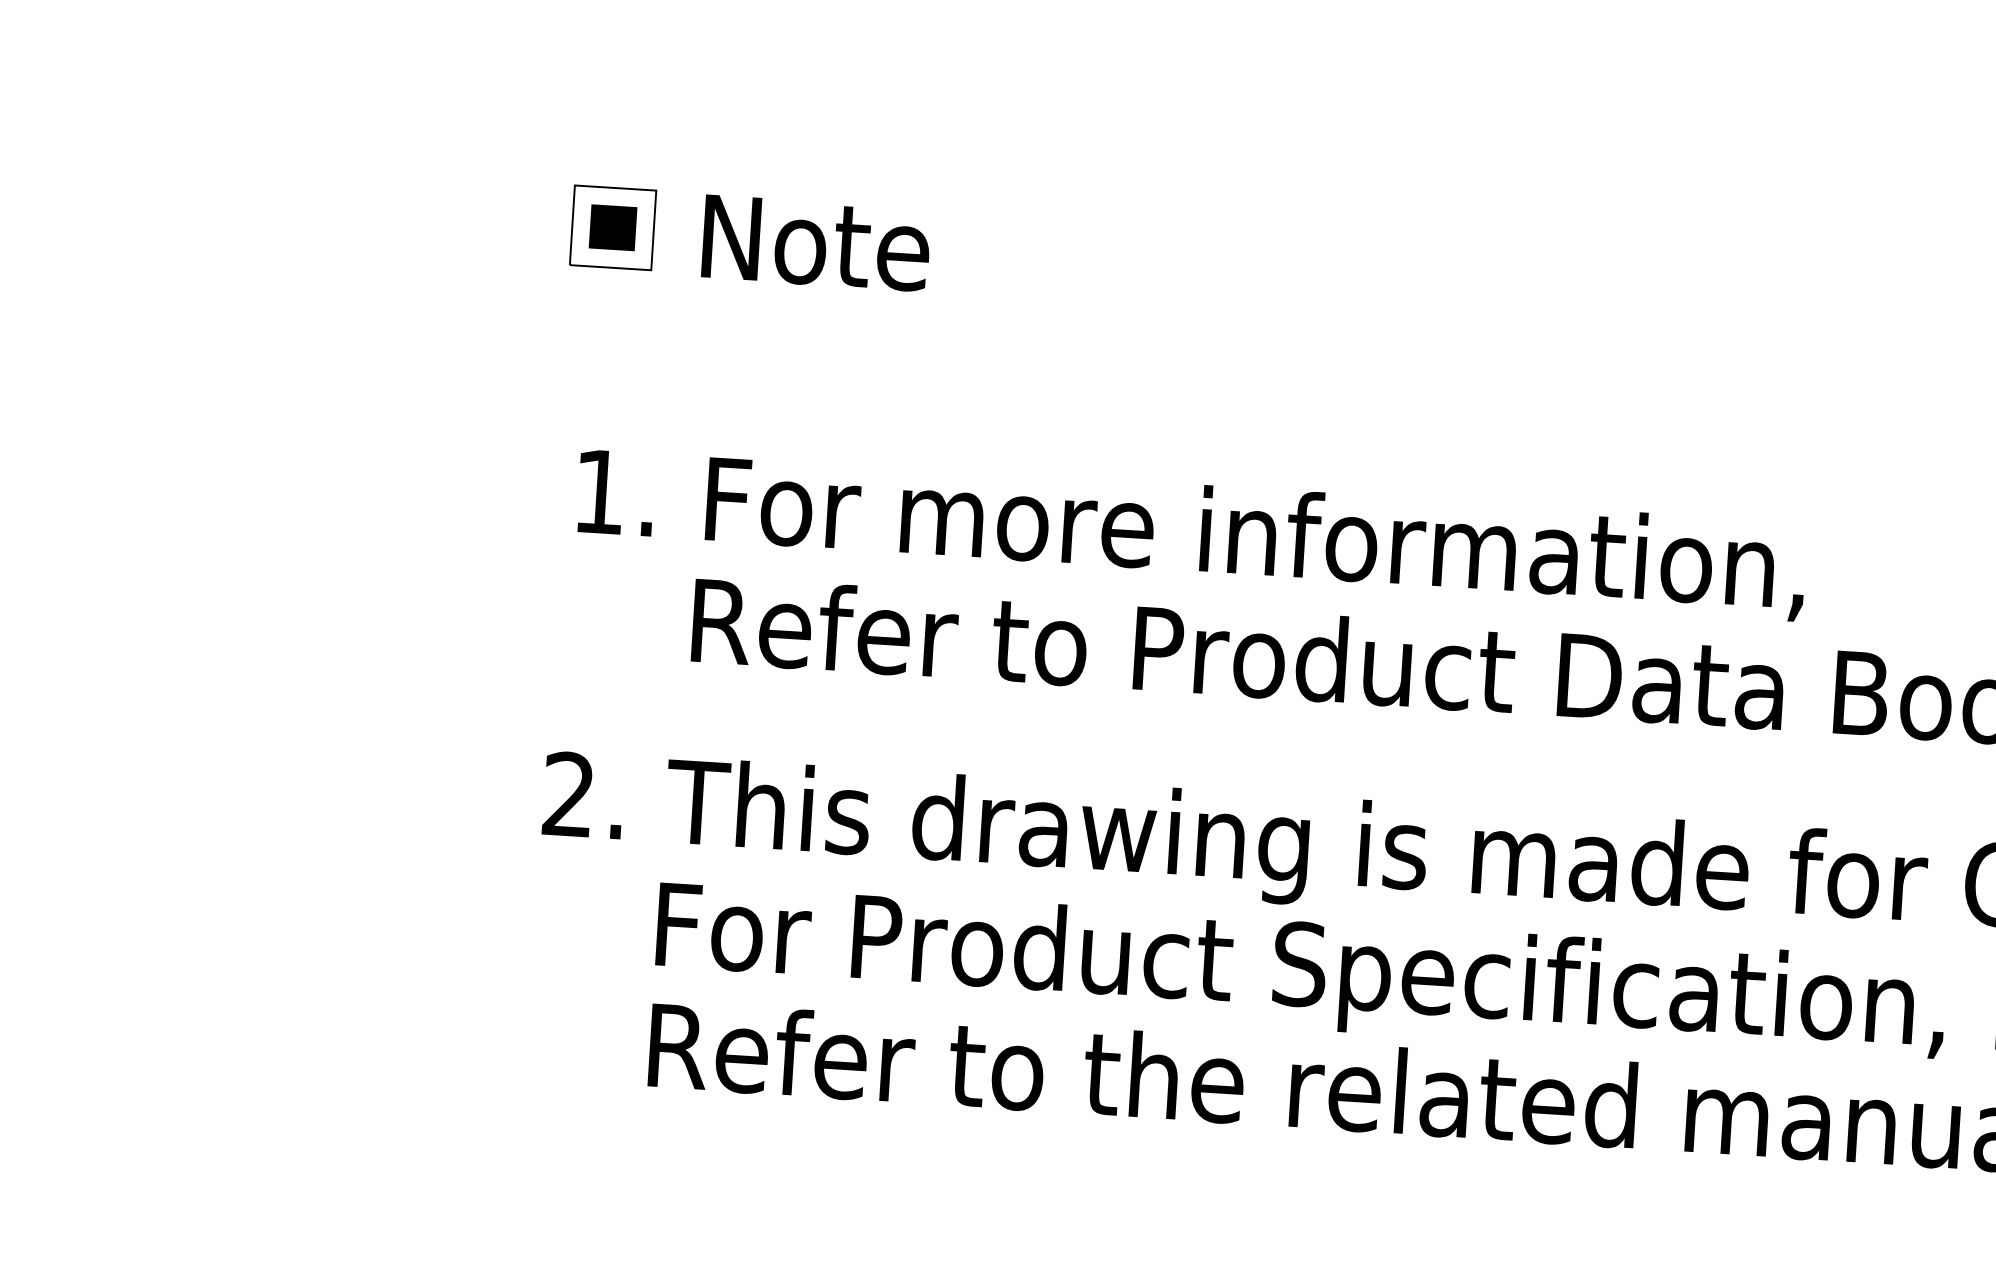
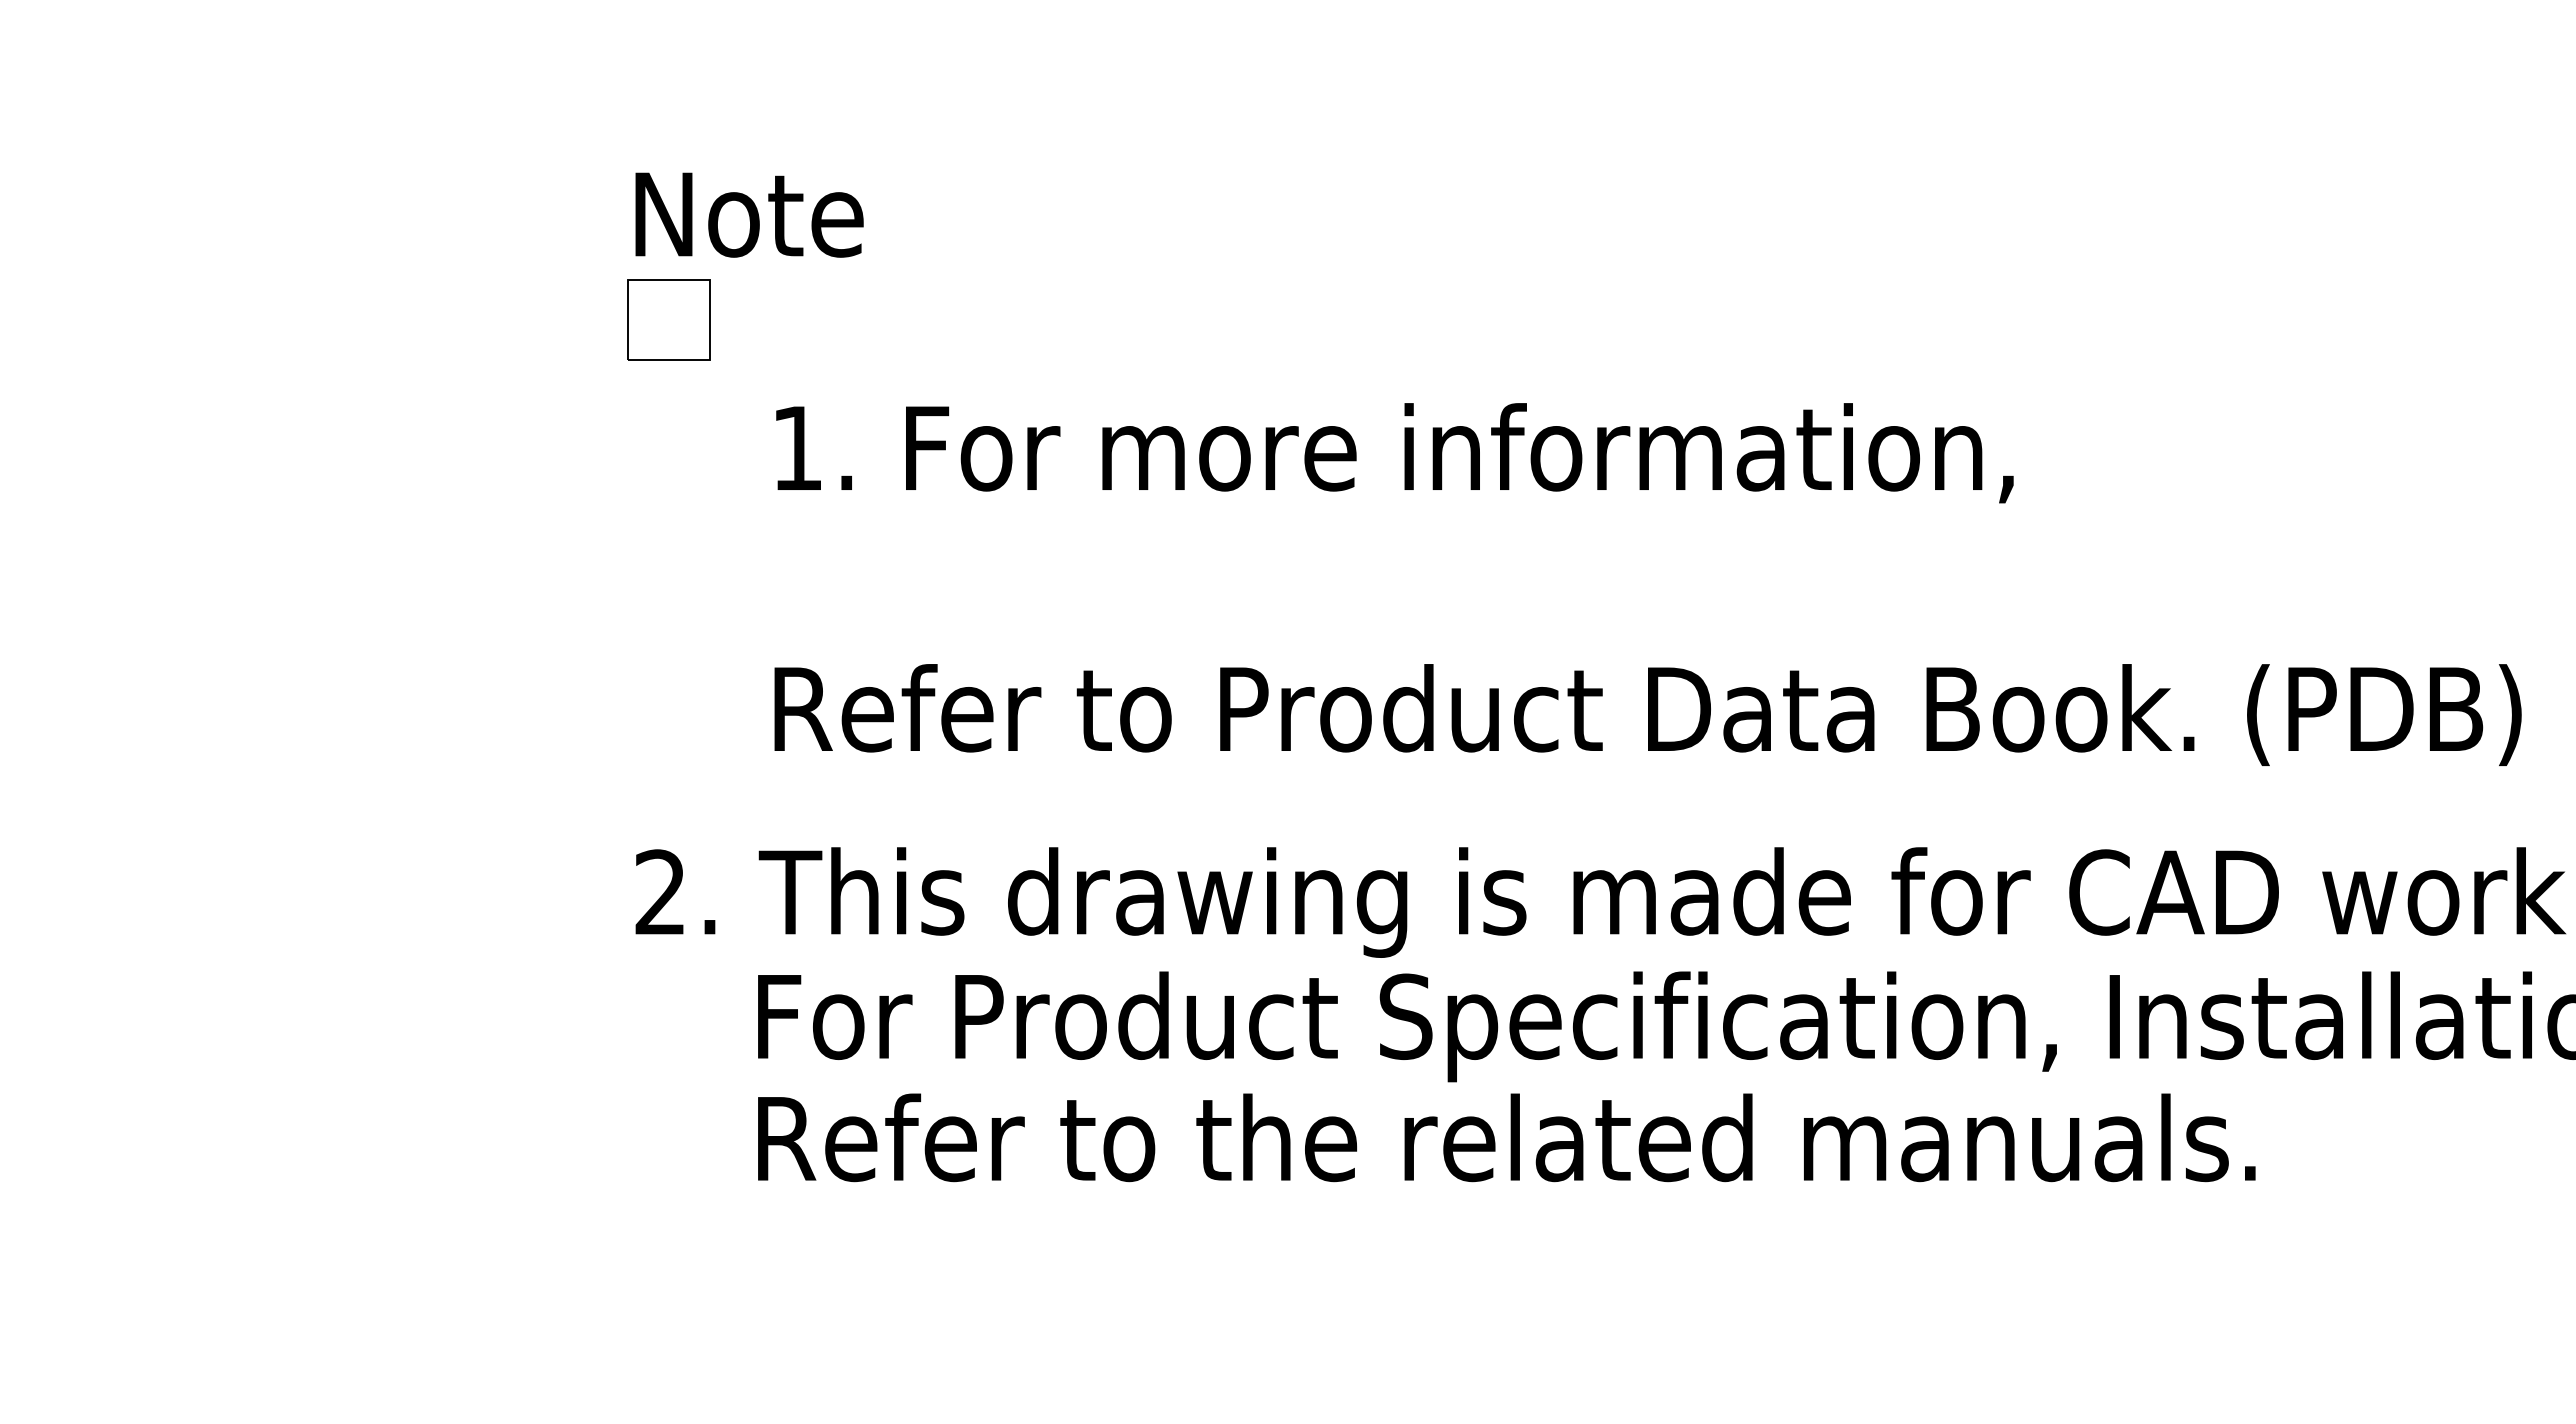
fill: (613, 227) -> (669, 319), removed
text: (816, 242) -> (749, 214), moved
text: (1191, 534) -> (1394, 453), moved

